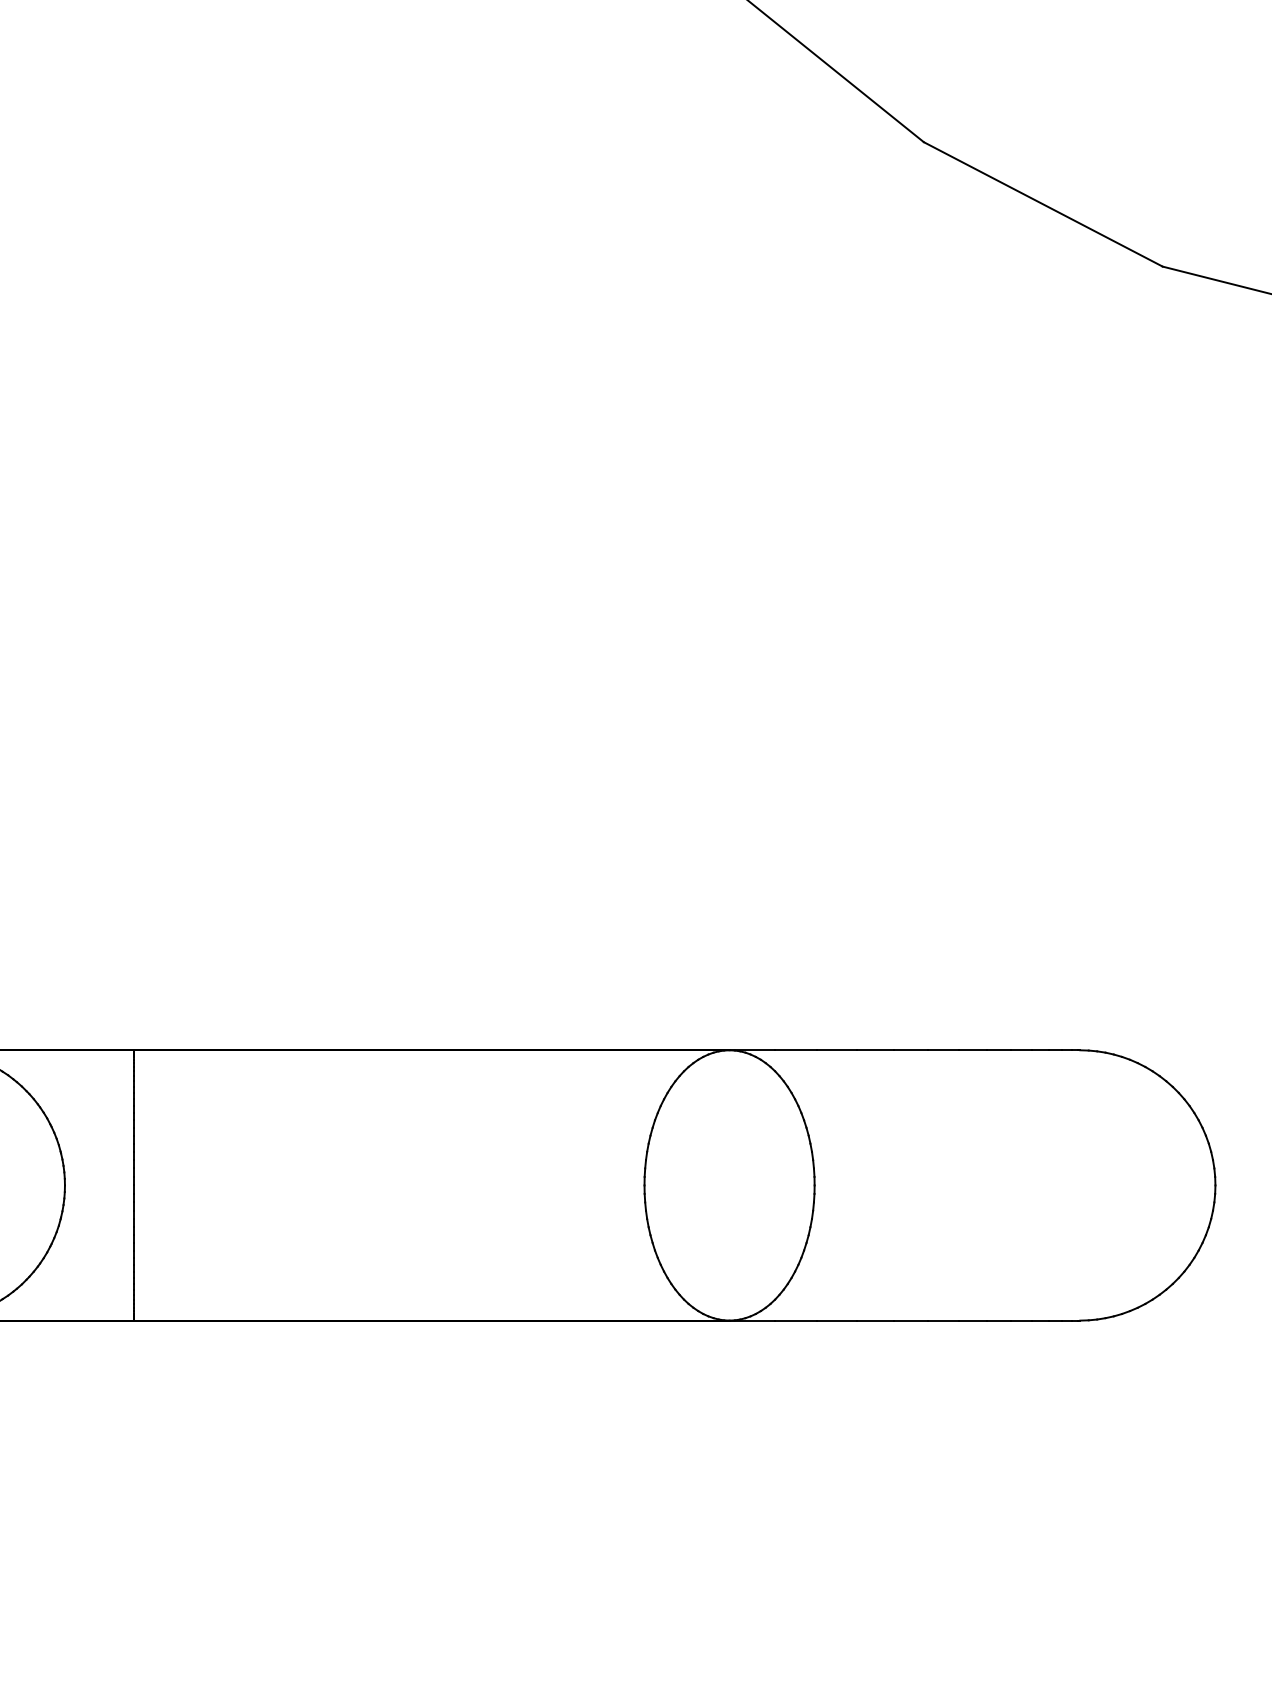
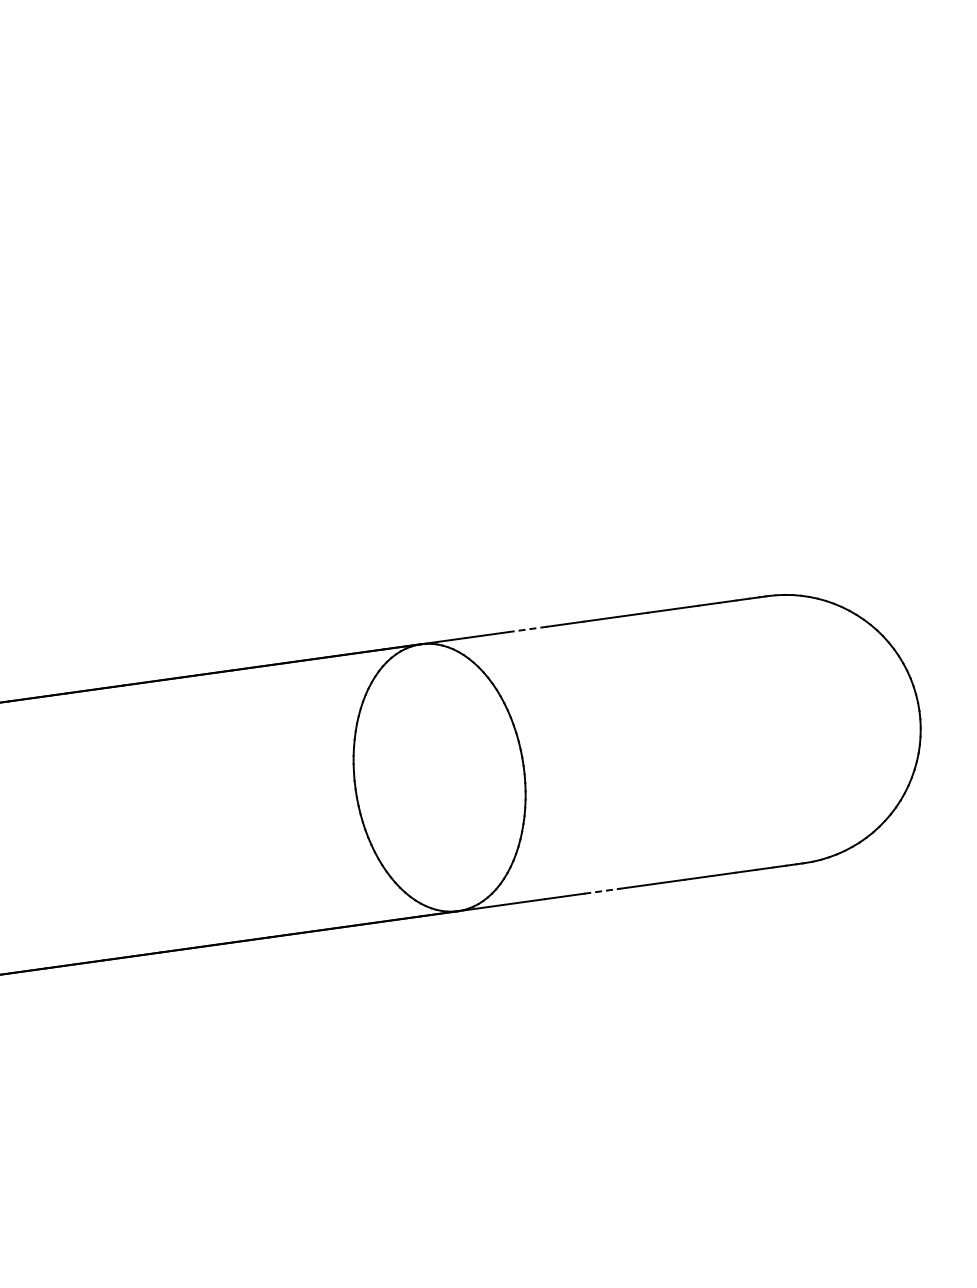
line: (837, 1050) -> (527, 629), solid -> dashed
line: (875, 1320) -> (602, 891), solid -> dashed

